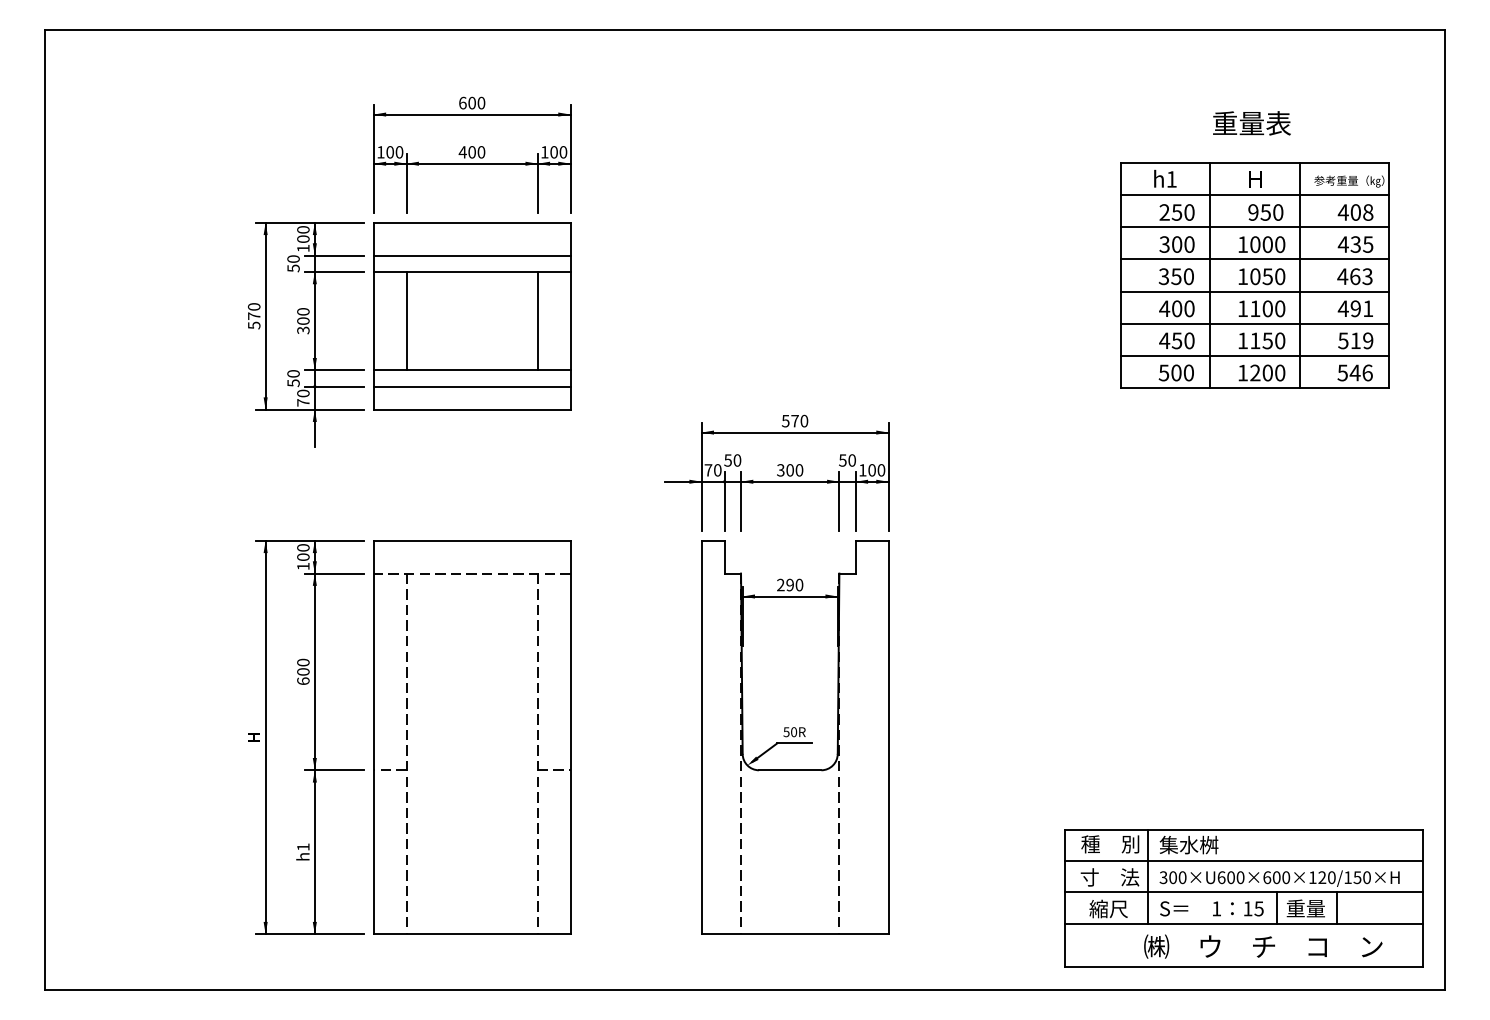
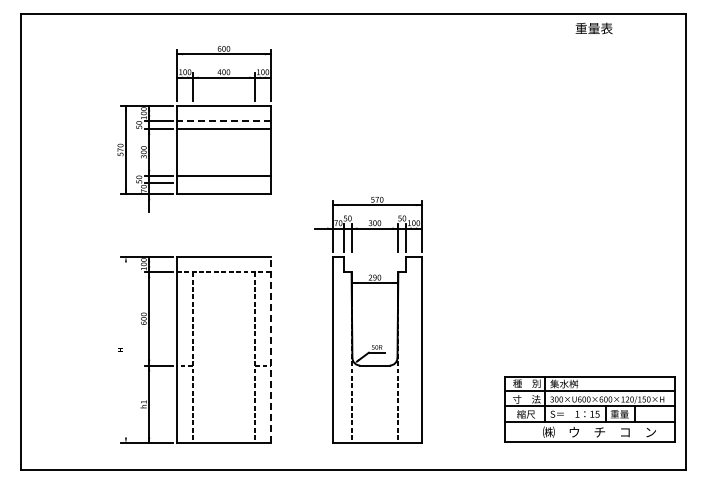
text: (1250, 123) -> (593, 28), moved
line: (473, 256) -> (224, 121), solid -> dashed
part: (1254, 275) -> (595, 130), removed
line: (405, 321) -> (192, 152), removed
line: (538, 321) -> (255, 152), removed
line: (471, 386) -> (223, 183), removed
line: (264, 736) -> (125, 349), removed
line: (570, 736) -> (270, 349), solid -> dashed
part: (1242, 898) -> (589, 409), moved

